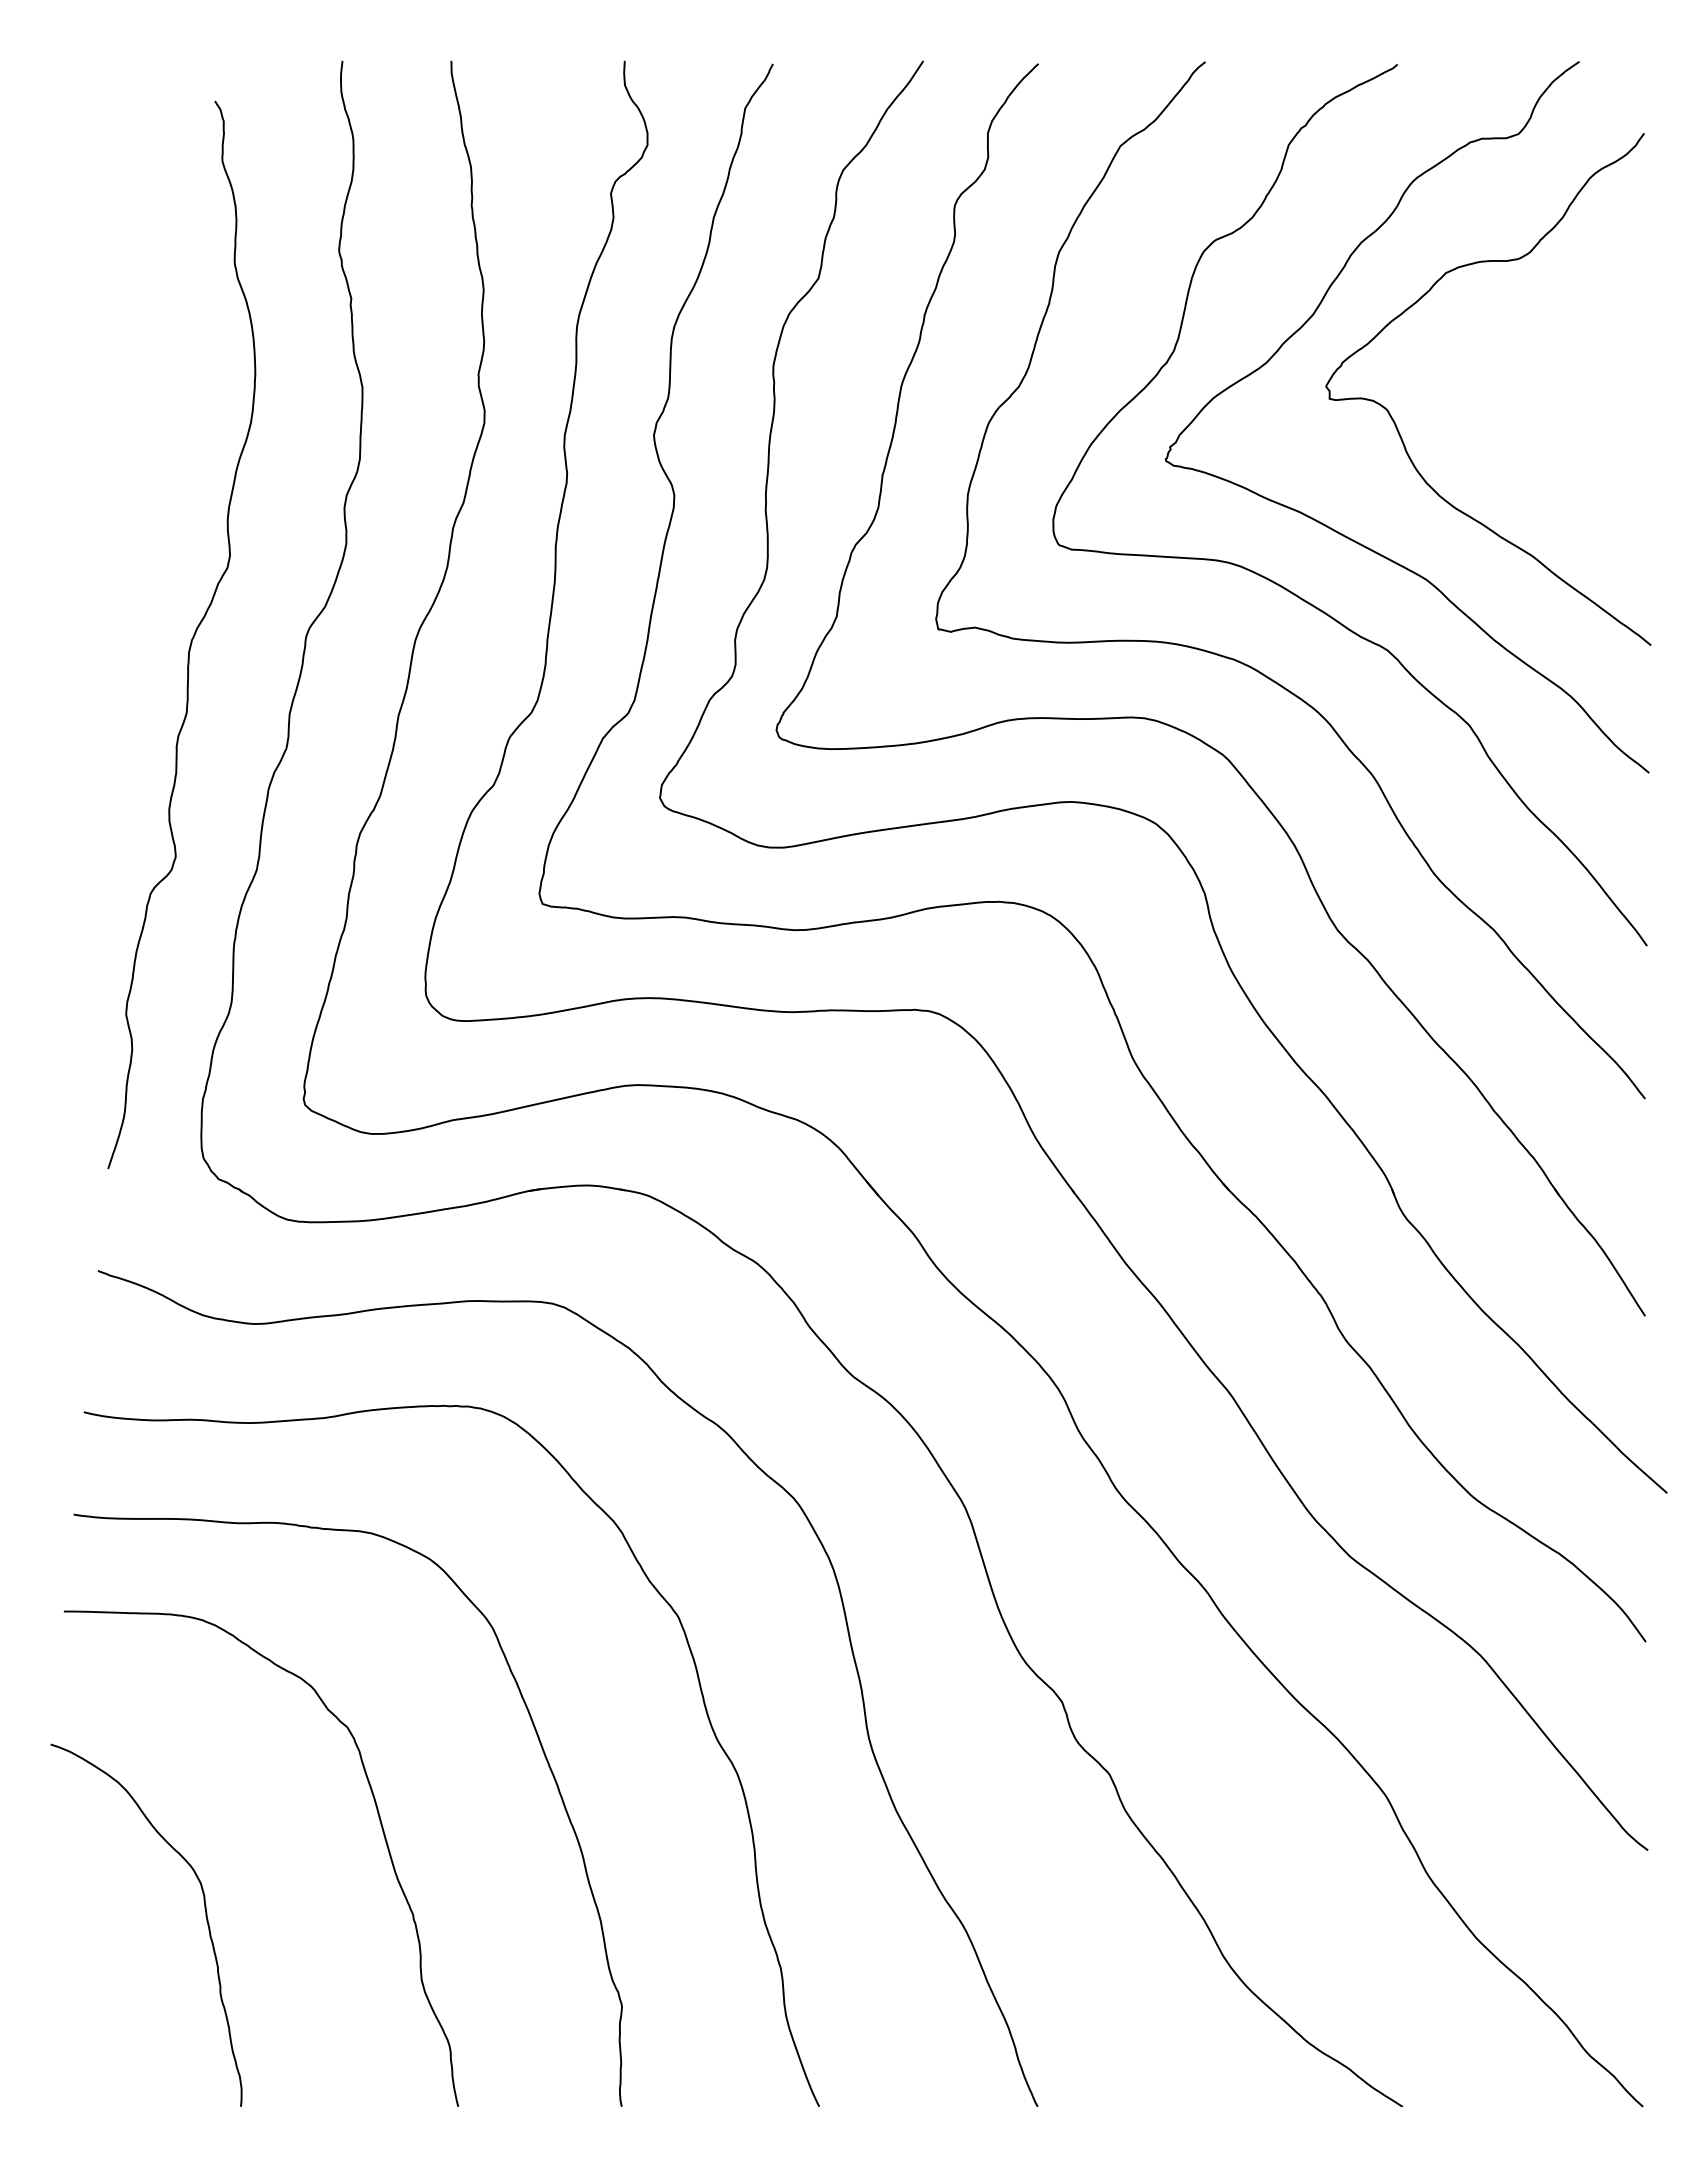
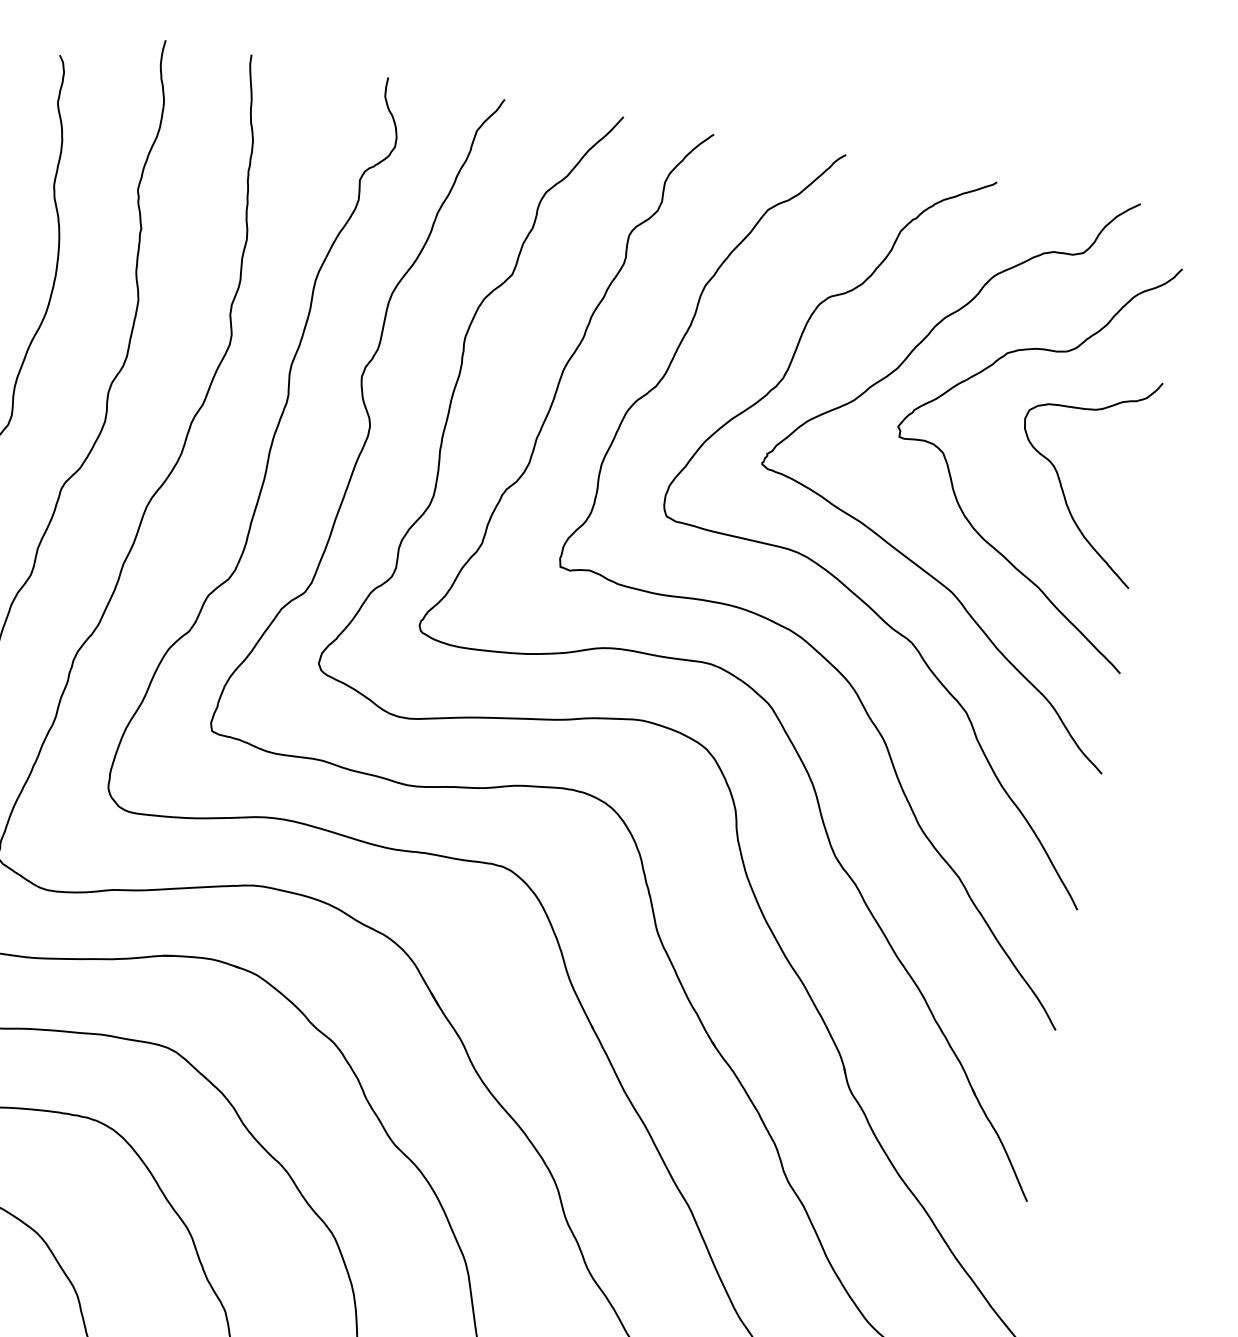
curve: (1538, 421) -> (1061, 482), added

